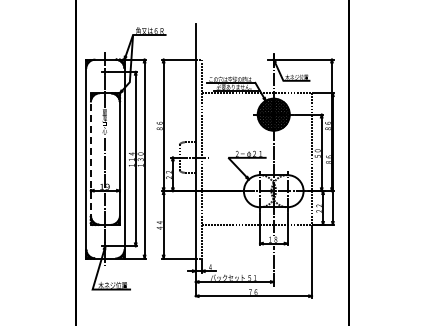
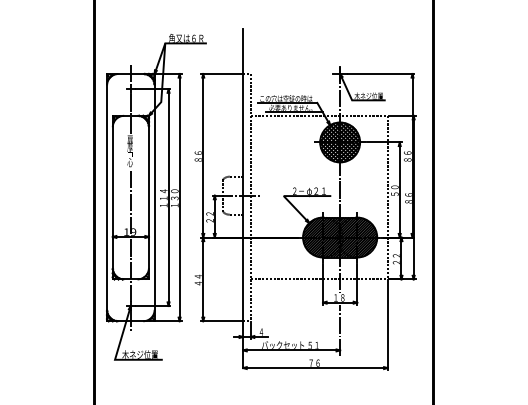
line: (90, 159) -> (112, 198), dashed -> solid
hatch: (273, 191) -> (339, 237), added

